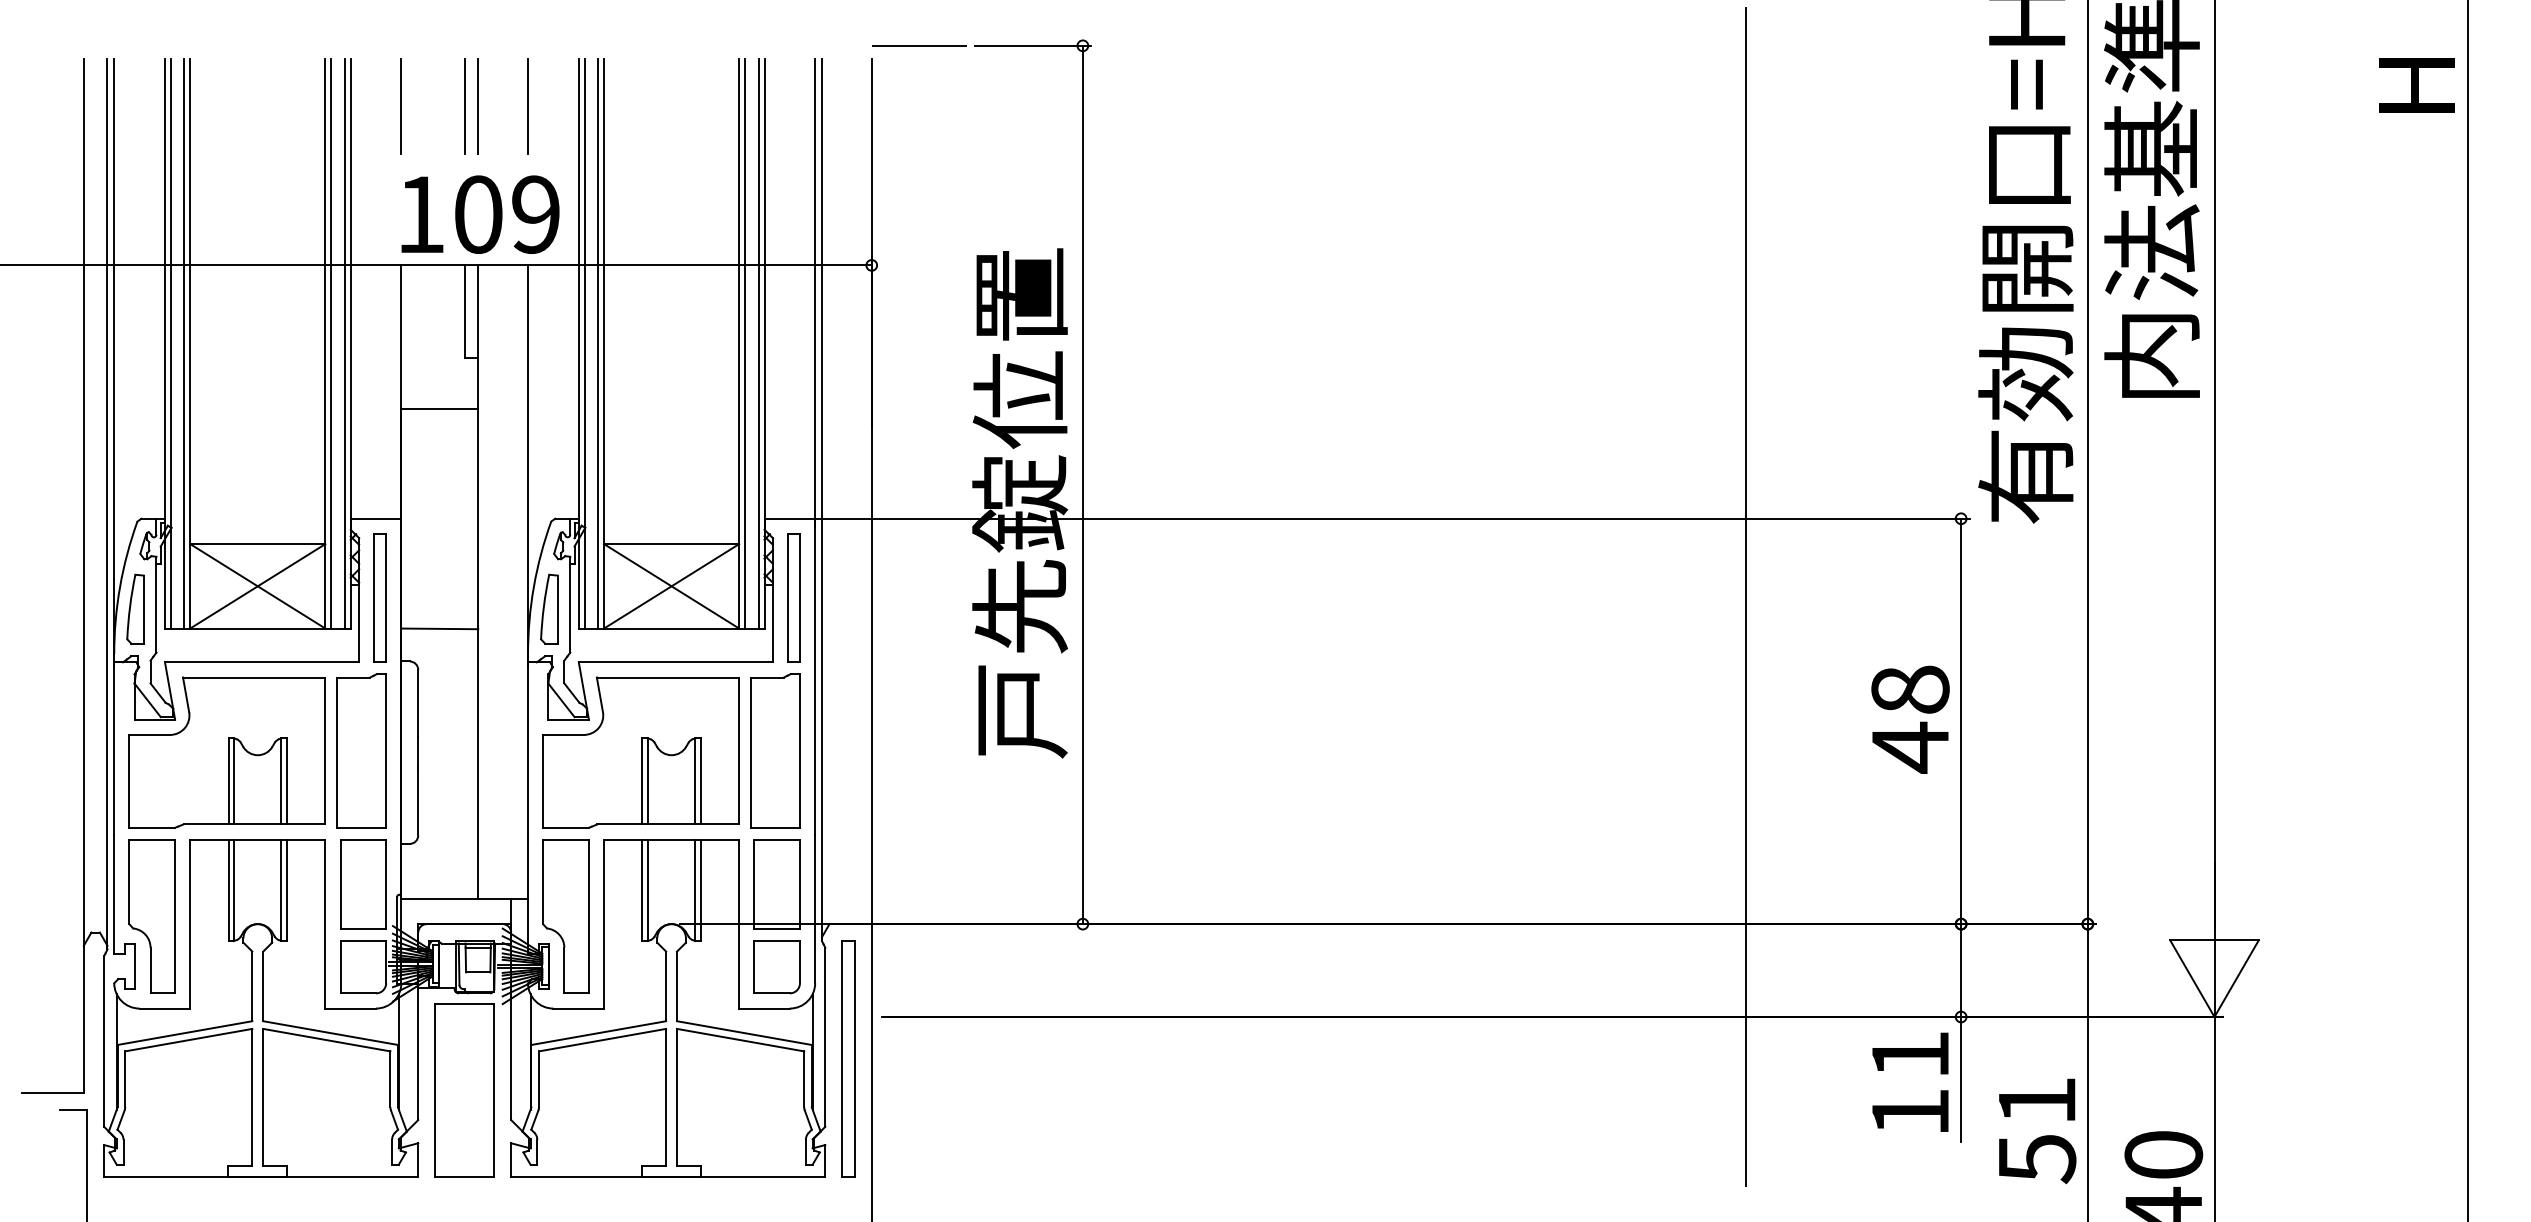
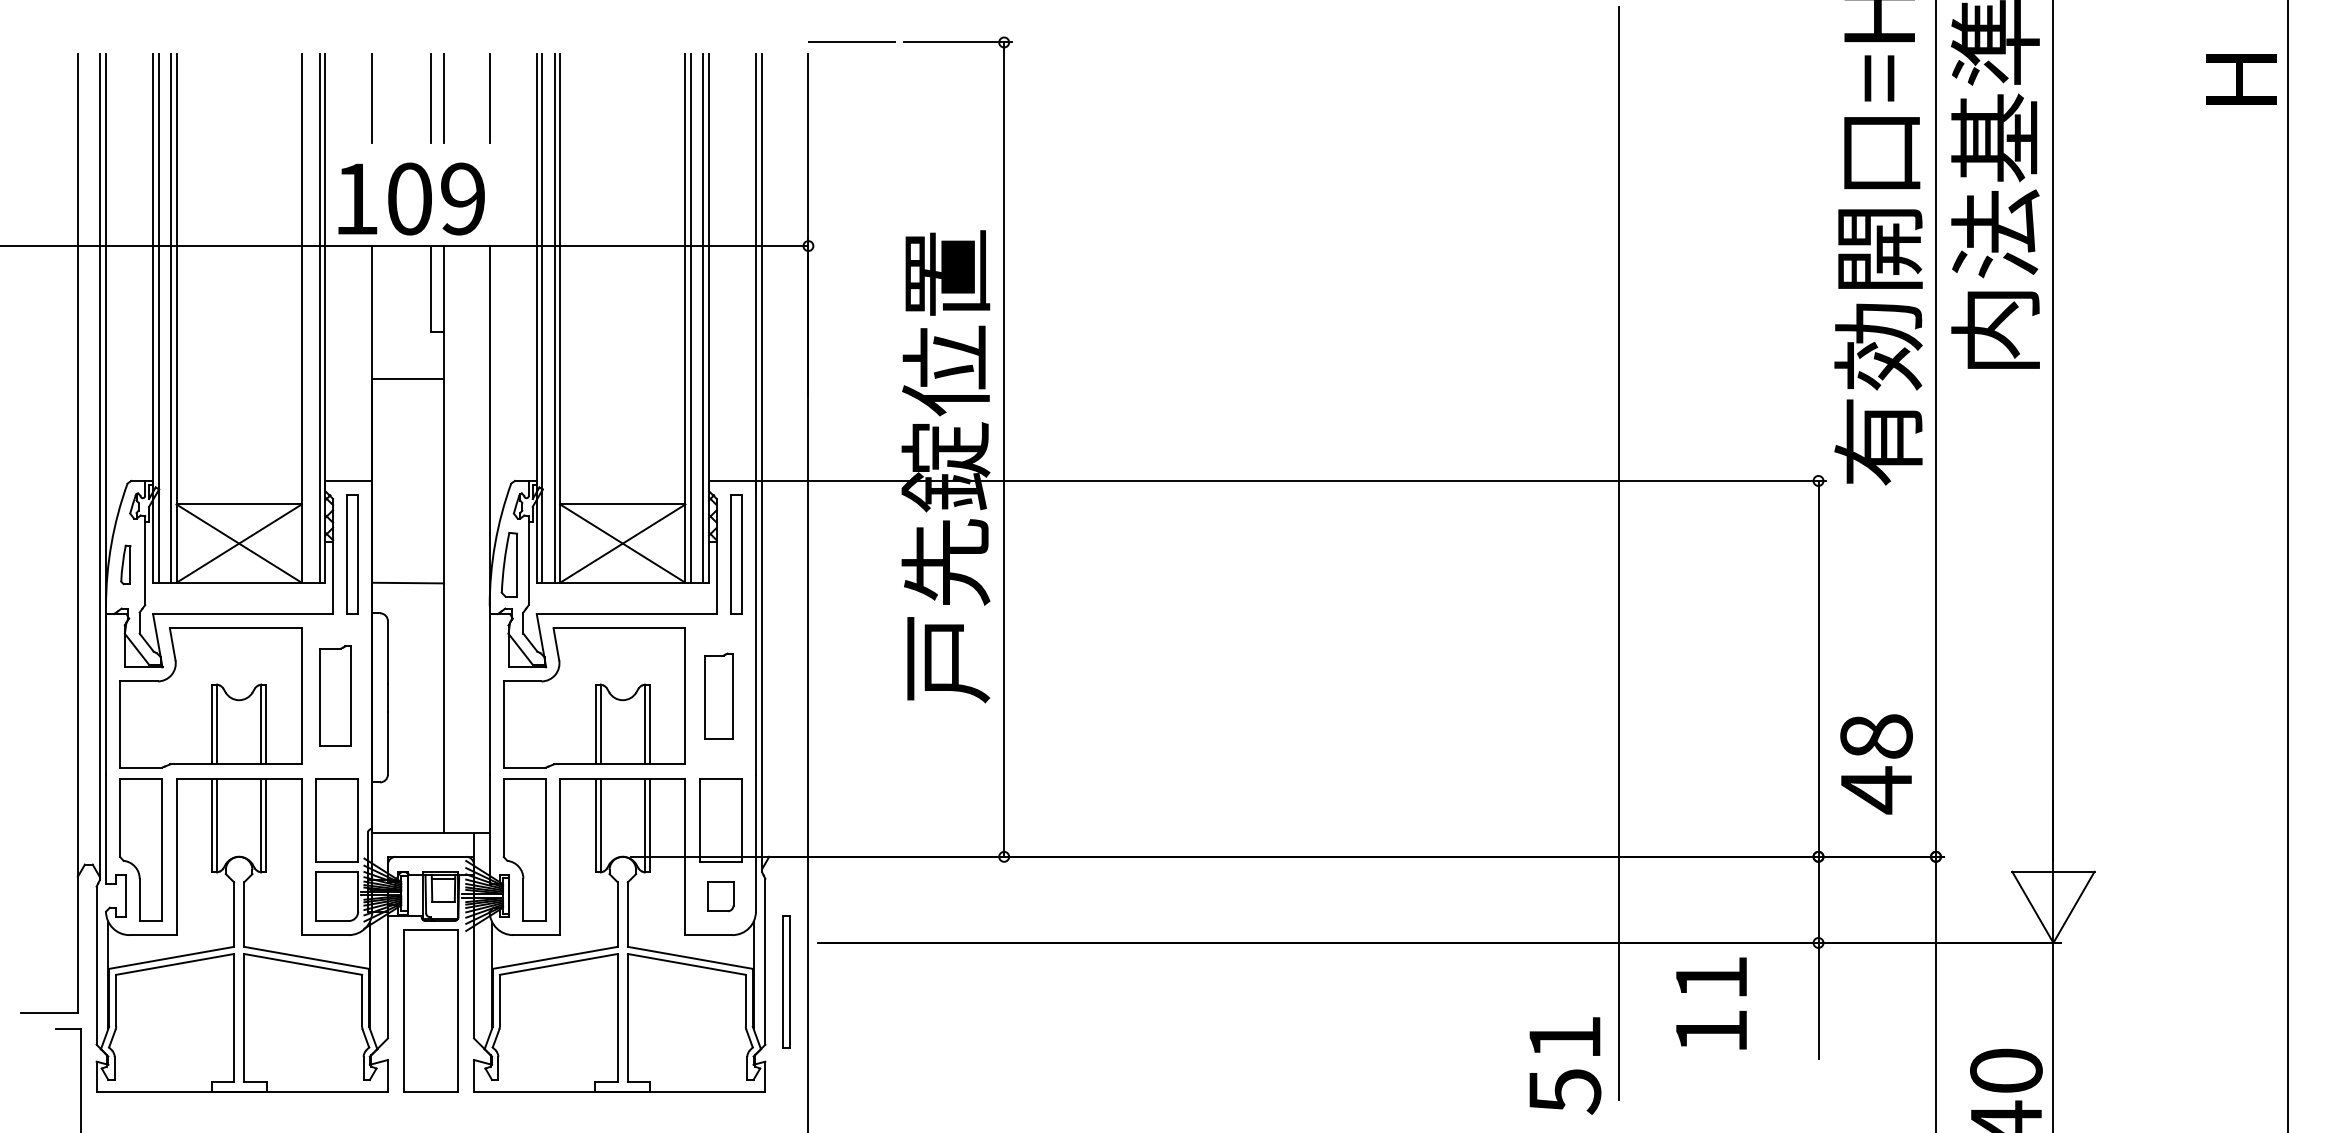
text: (480, 214) -> (411, 198), moved
line: (331, 343) -> (307, 318), removed
part: (135, 608) -> (125, 564), size x0.6
text: (1910, 719) -> (1876, 764), moved
part: (361, 751) -> (335, 696), size x0.7
part: (774, 751) -> (718, 696), size x0.6
part: (776, 966) -> (720, 896), size x0.6
part: (848, 1058) -> (786, 981), size x0.6
text: (1910, 1082) -> (1711, 1003), moved
text: (2037, 1130) -> (1565, 1065), moved

